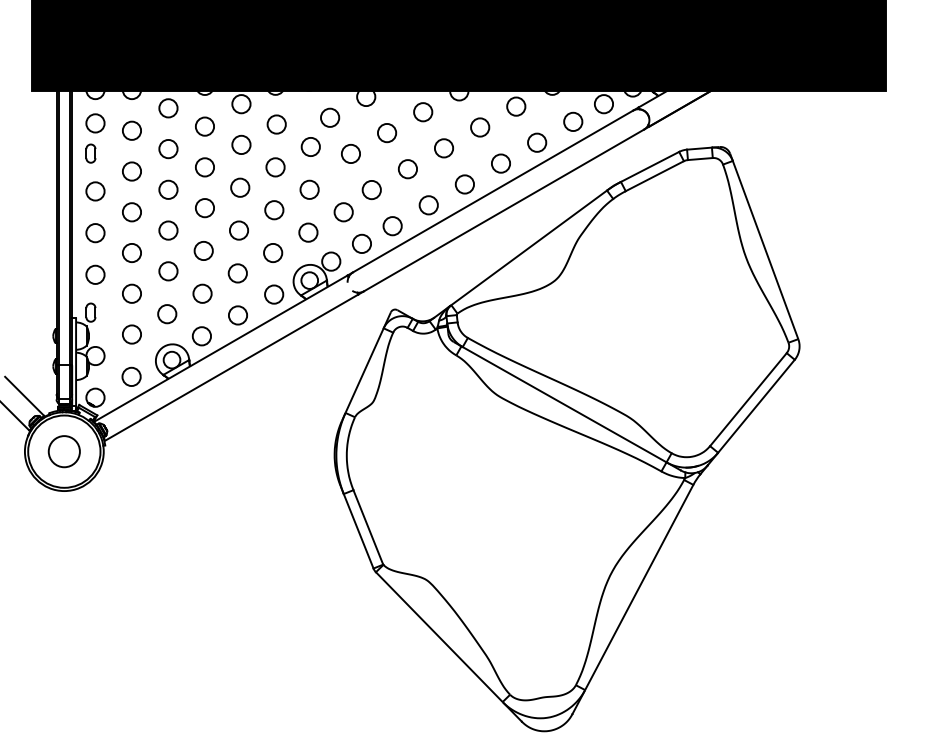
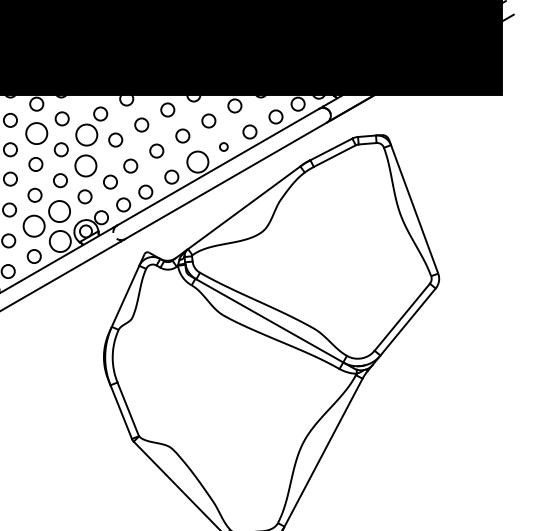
circle: (241, 144) -> (36, 133), size x1.6
circle: (310, 146) -> (86, 134), size x1.6
circle: (500, 163) -> (223, 146), size x0.6
circle: (464, 184) -> (197, 162), size x1.6
circle: (309, 189) -> (85, 165), size x1.6
circle: (273, 252) -> (59, 211), size x1.6
circle: (237, 273) -> (33, 226), size x1.6
circle: (274, 294) -> (60, 241), size x1.6

